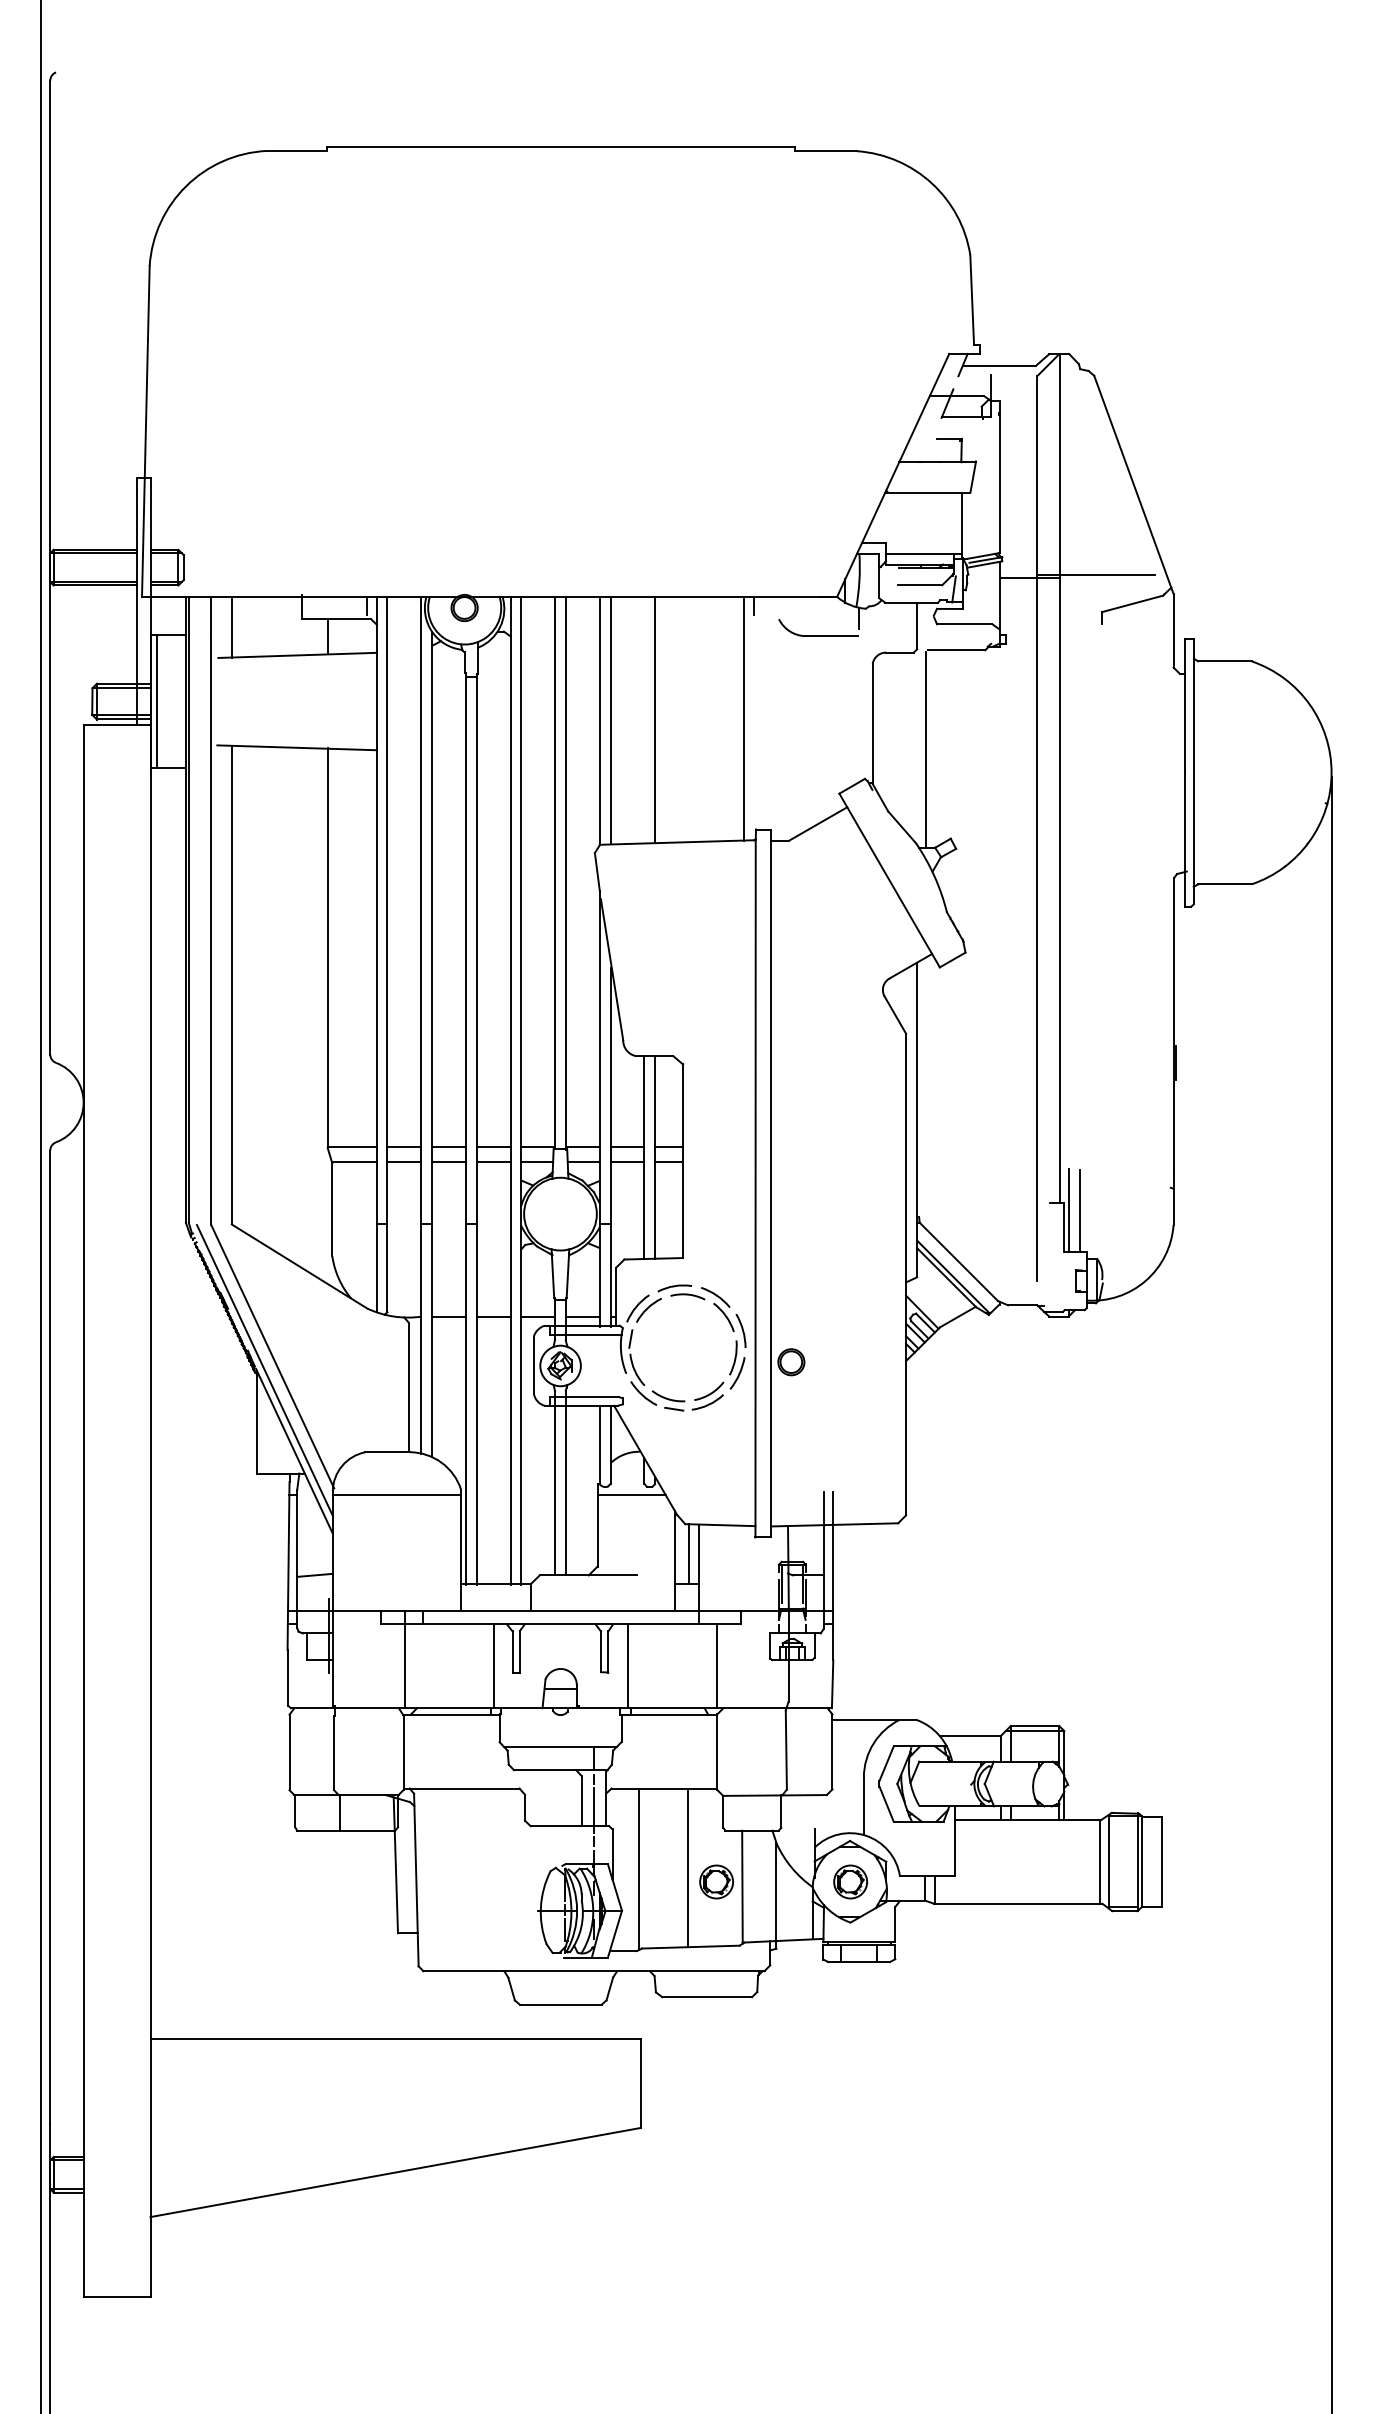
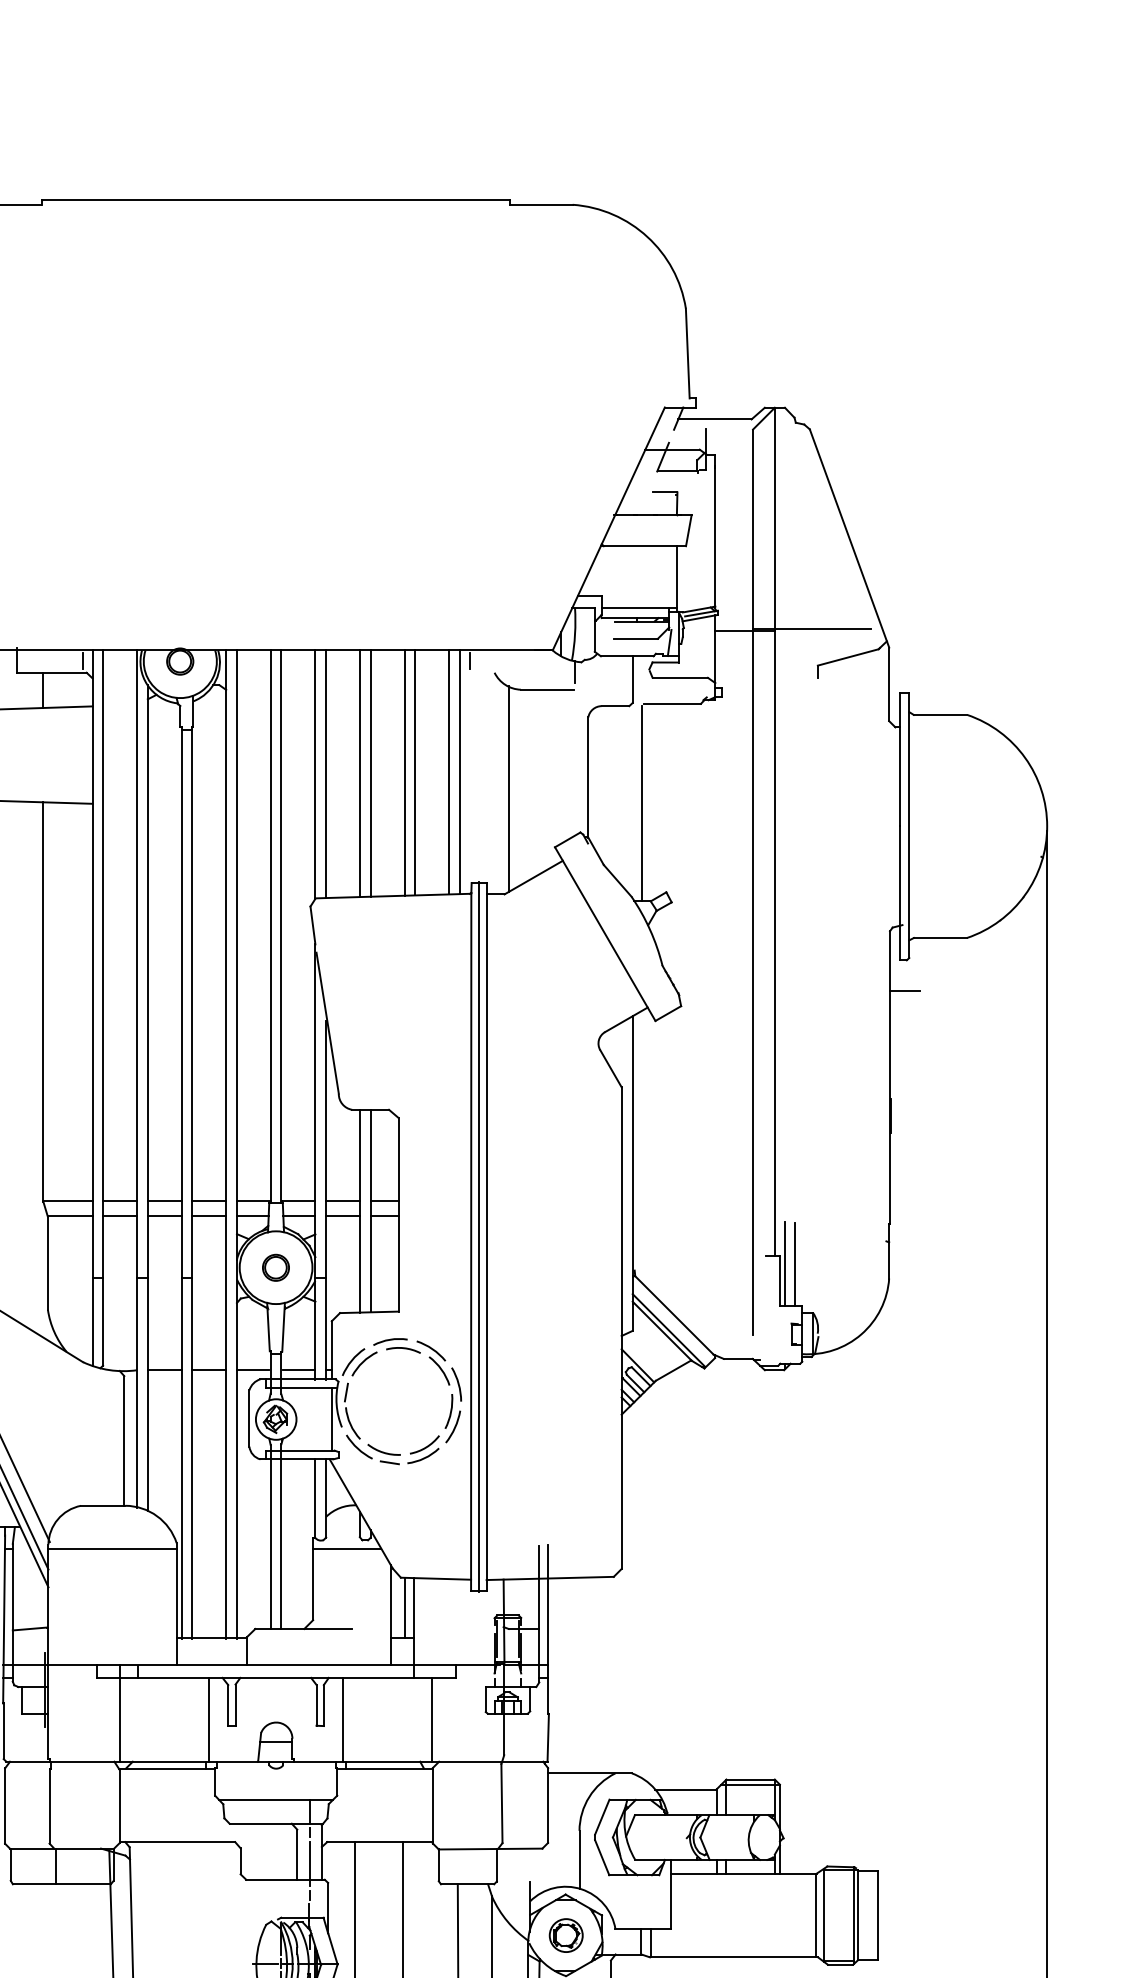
line: (699, 718) -> (415, 772), added
line: (733, 718) -> (449, 772), added
line: (644, 719) -> (360, 773), added
line: (688, 719) -> (404, 773), added
line: (793, 735) -> (509, 789), added
line: (1189, 937) -> (905, 991), added
line: (763, 1183) -> (479, 1237), added
part: (791, 1362) -> (276, 1268), moved
line: (616, 1365) -> (332, 1419), added
part: (716, 1881) -> (432, 1935), removed

